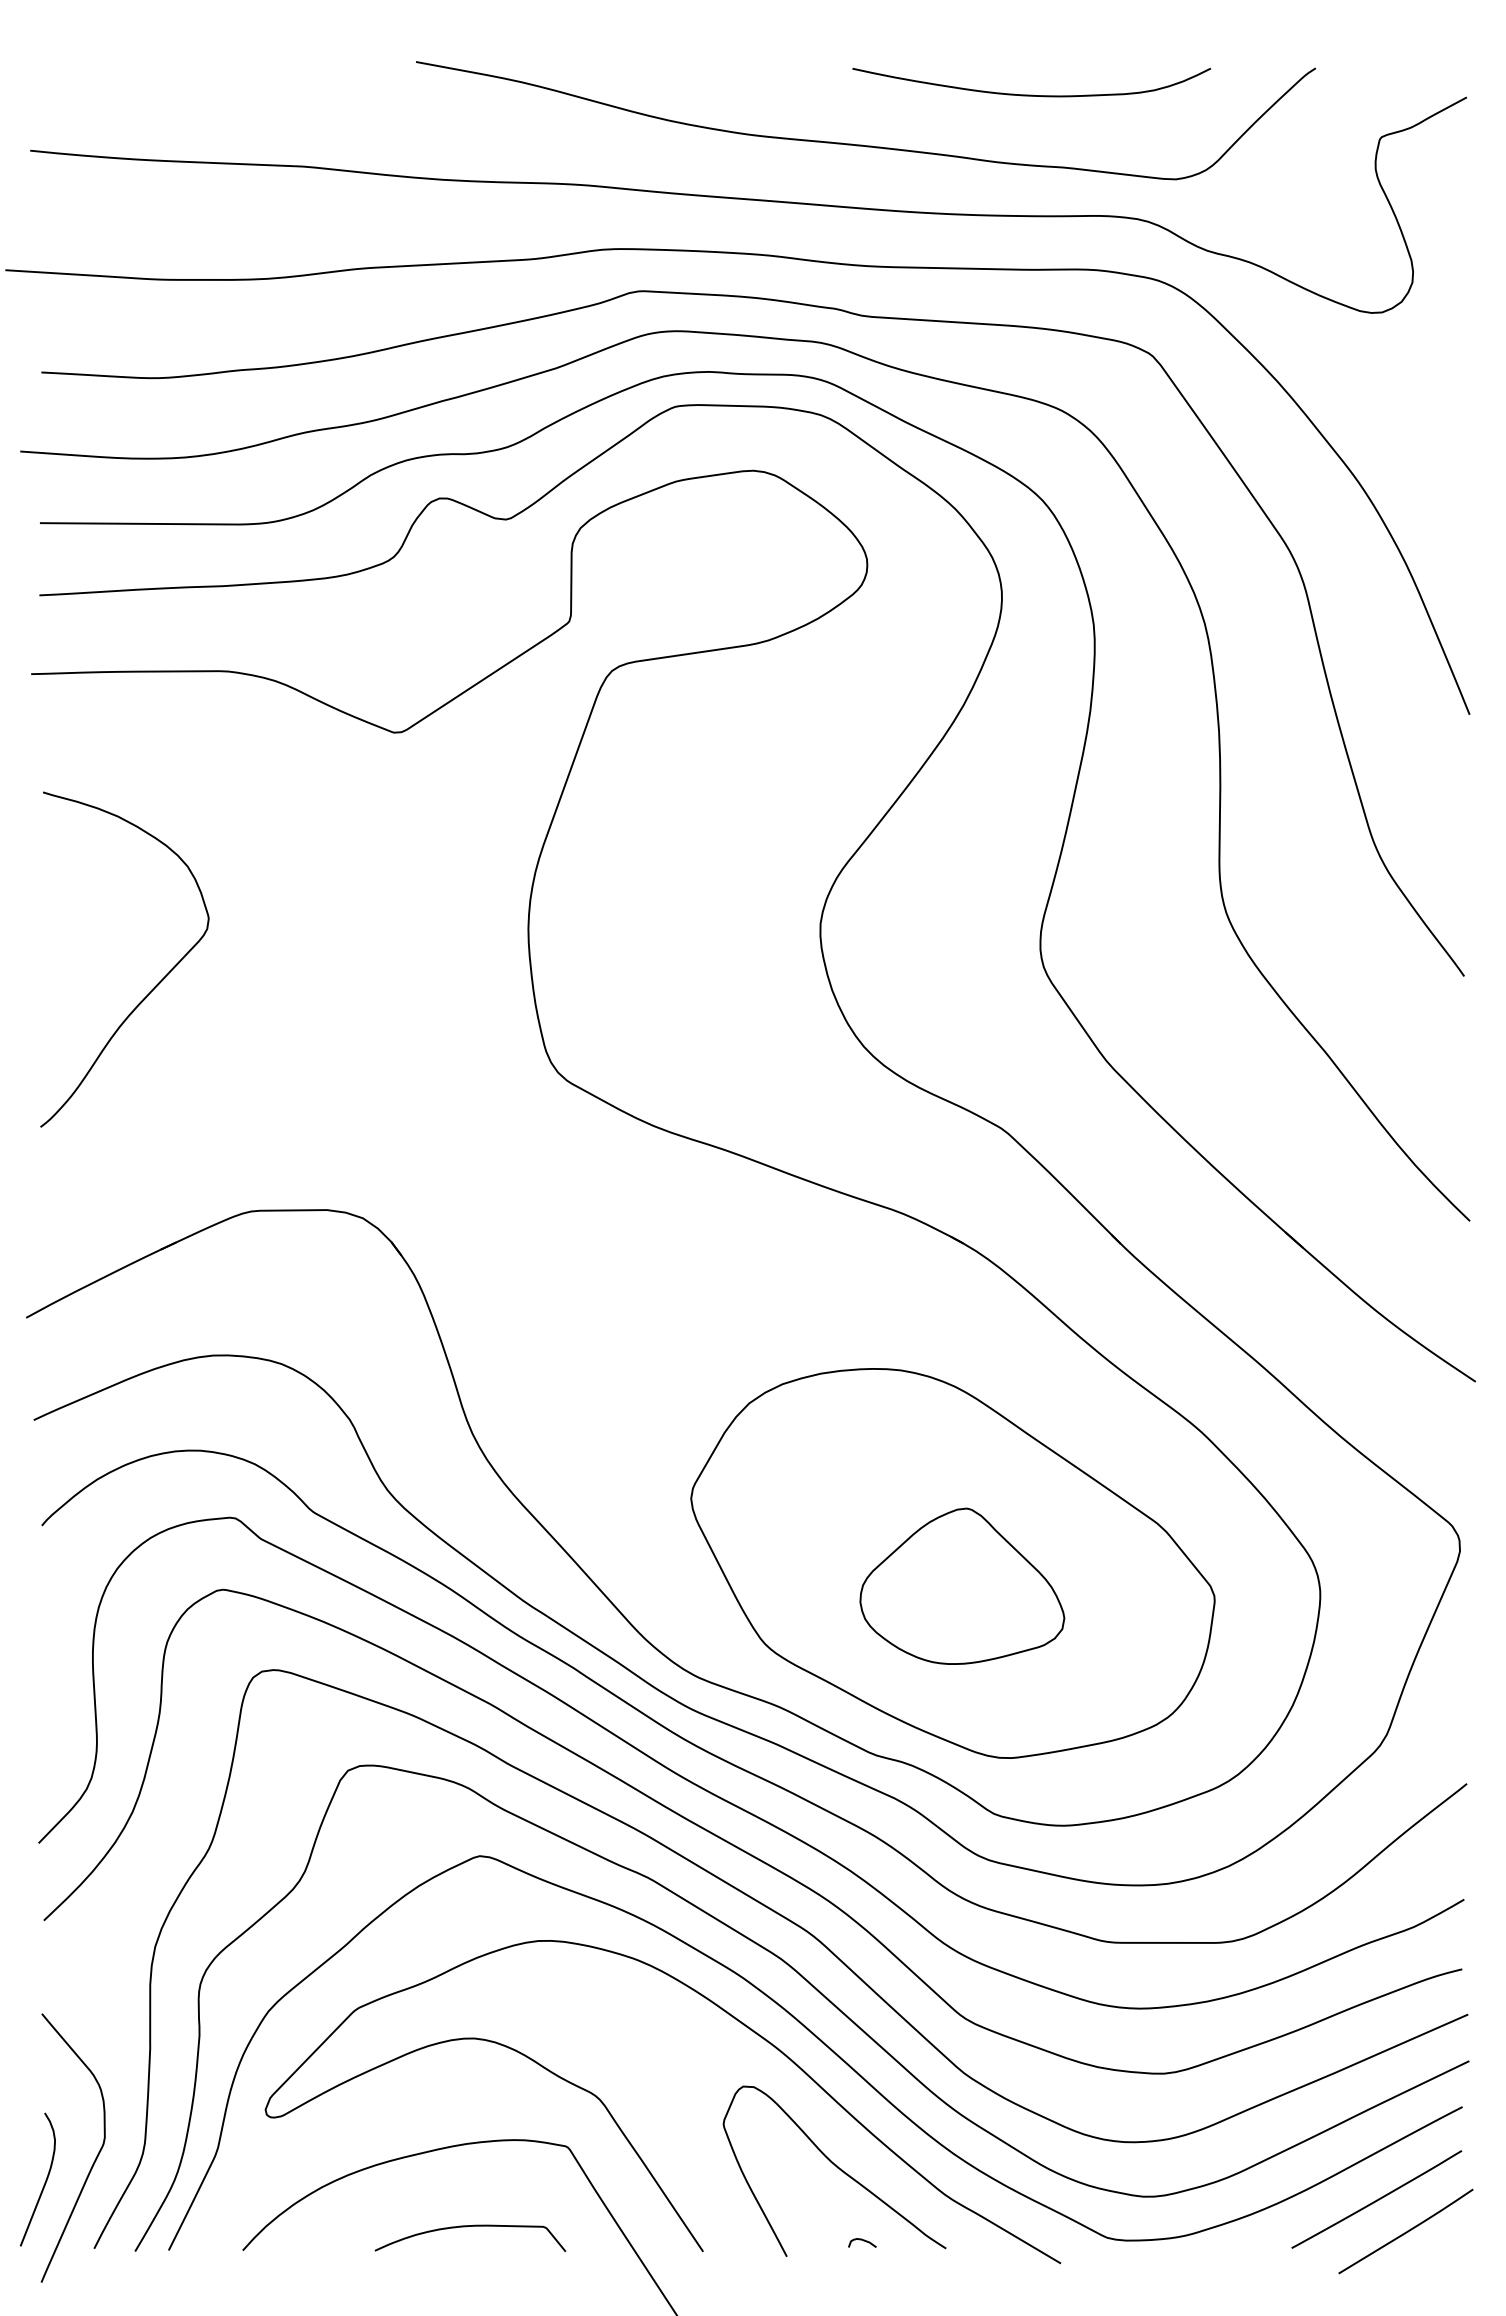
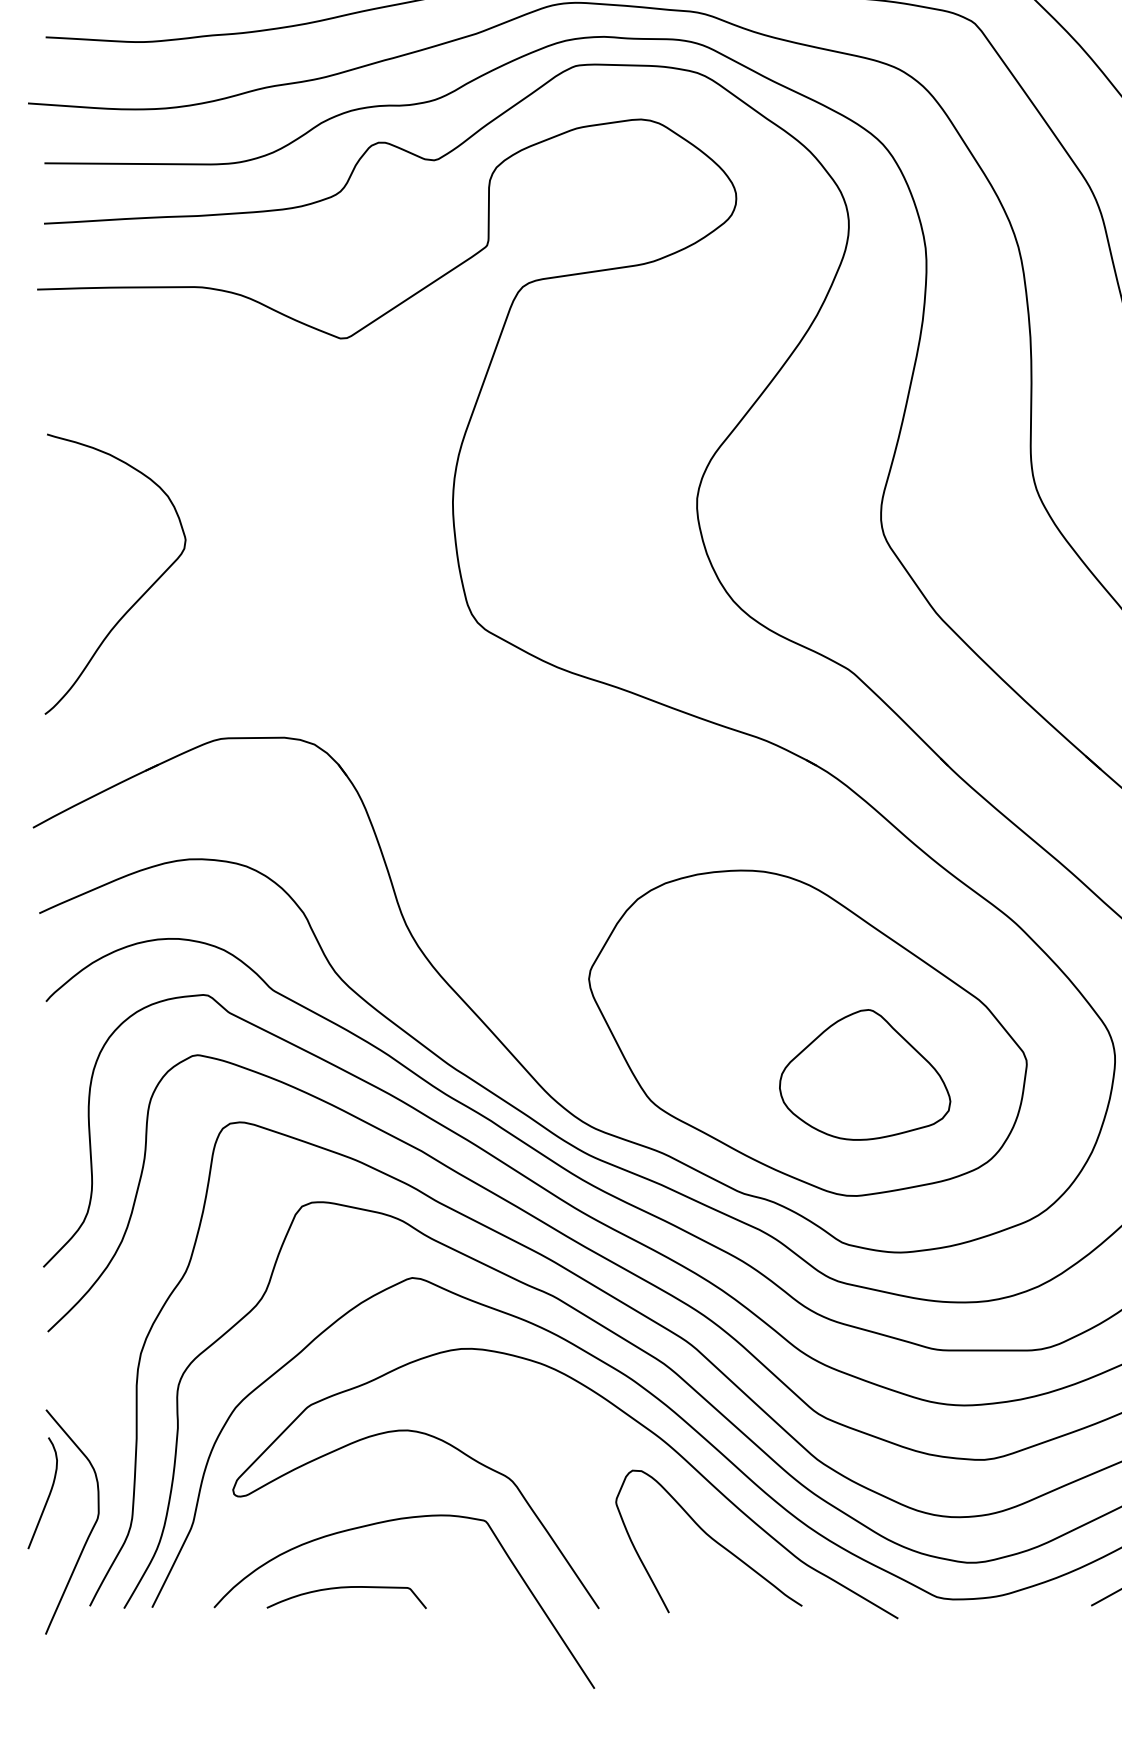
curve: (153, 987) -> (139, 597), moved
part: (962, 1585) -> (865, 1074), moved
curve: (44, 2182) -> (48, 1495), moved
curve: (466, 2227) -> (343, 1588), moved
curve: (863, 2241) -> (733, 1600), removed

